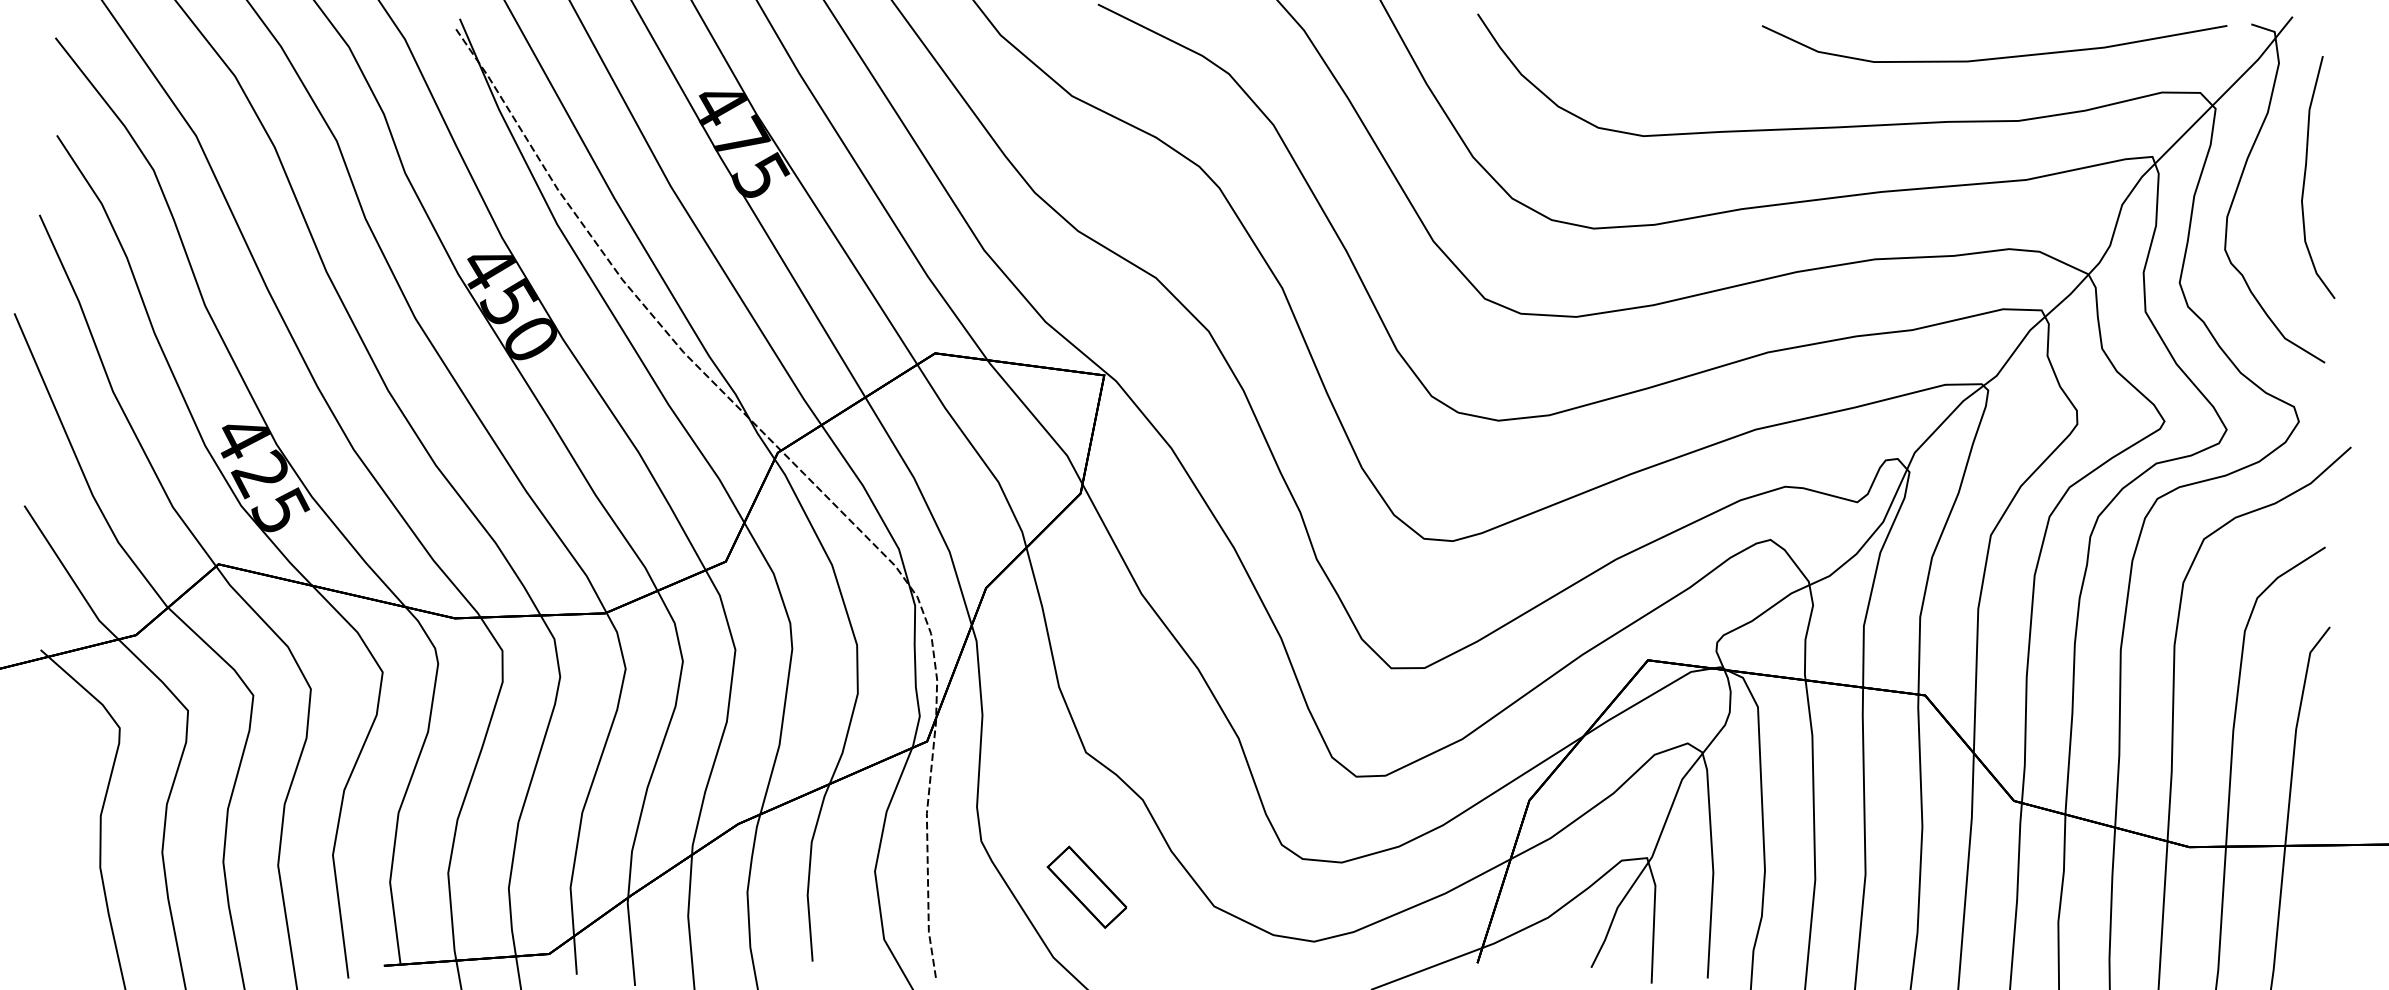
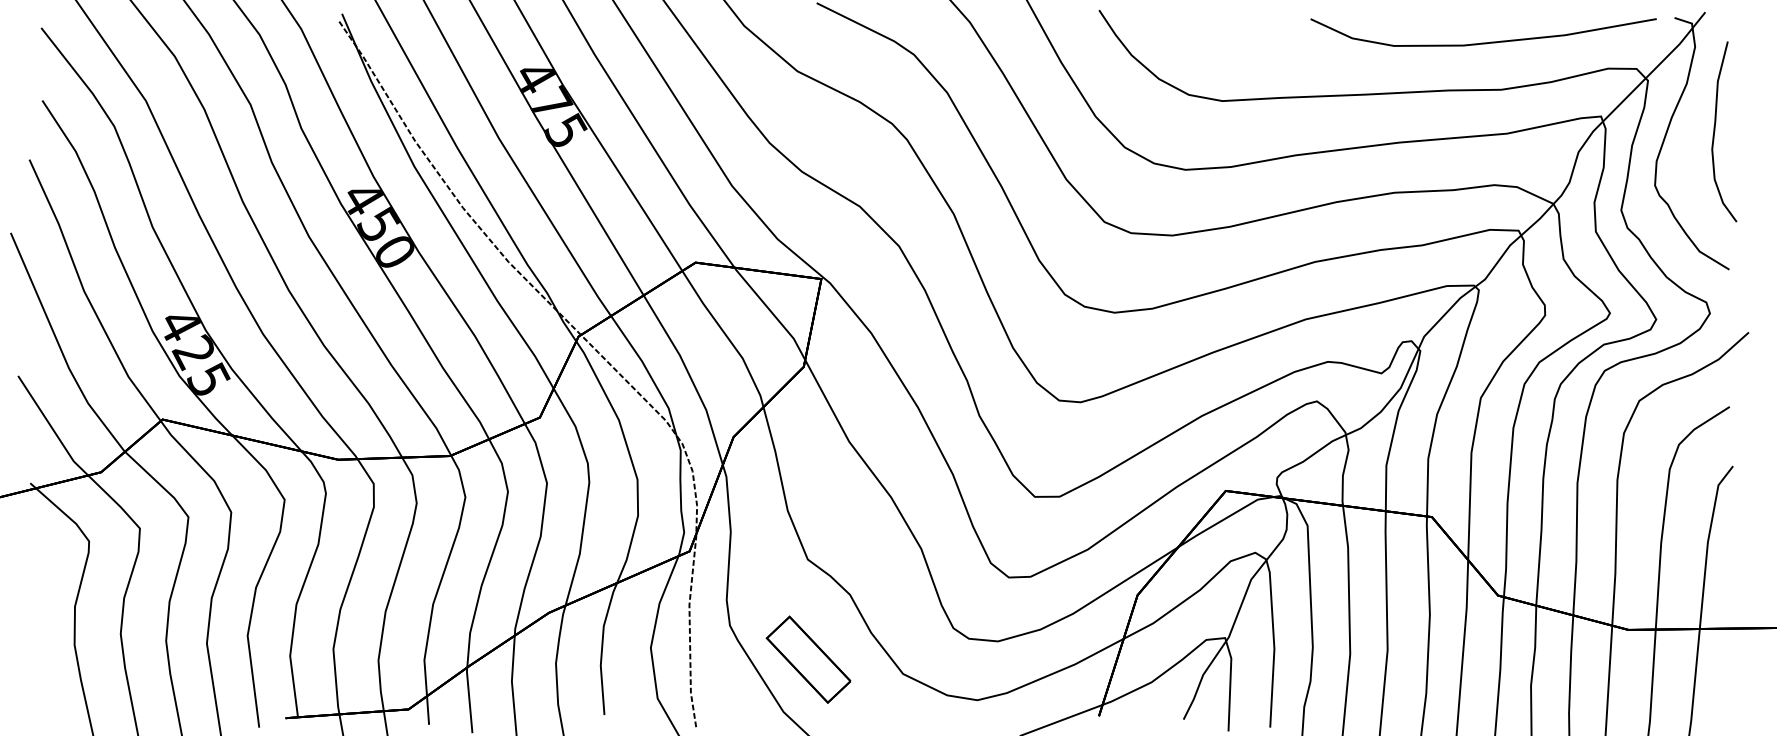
part: (1086, 887) -> (808, 659), size x1.43

